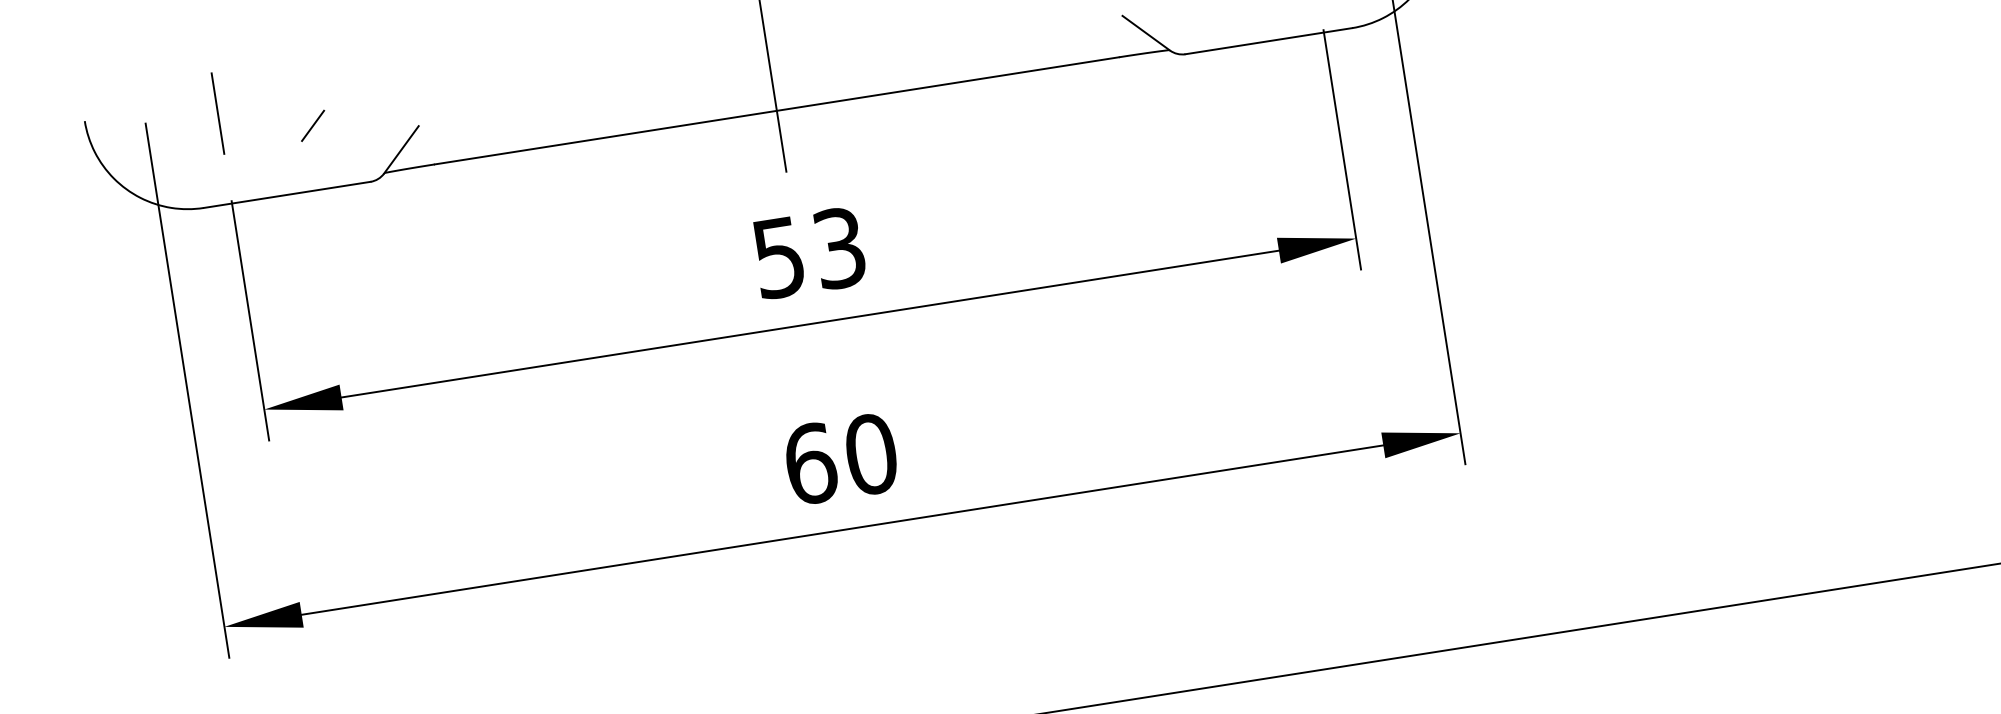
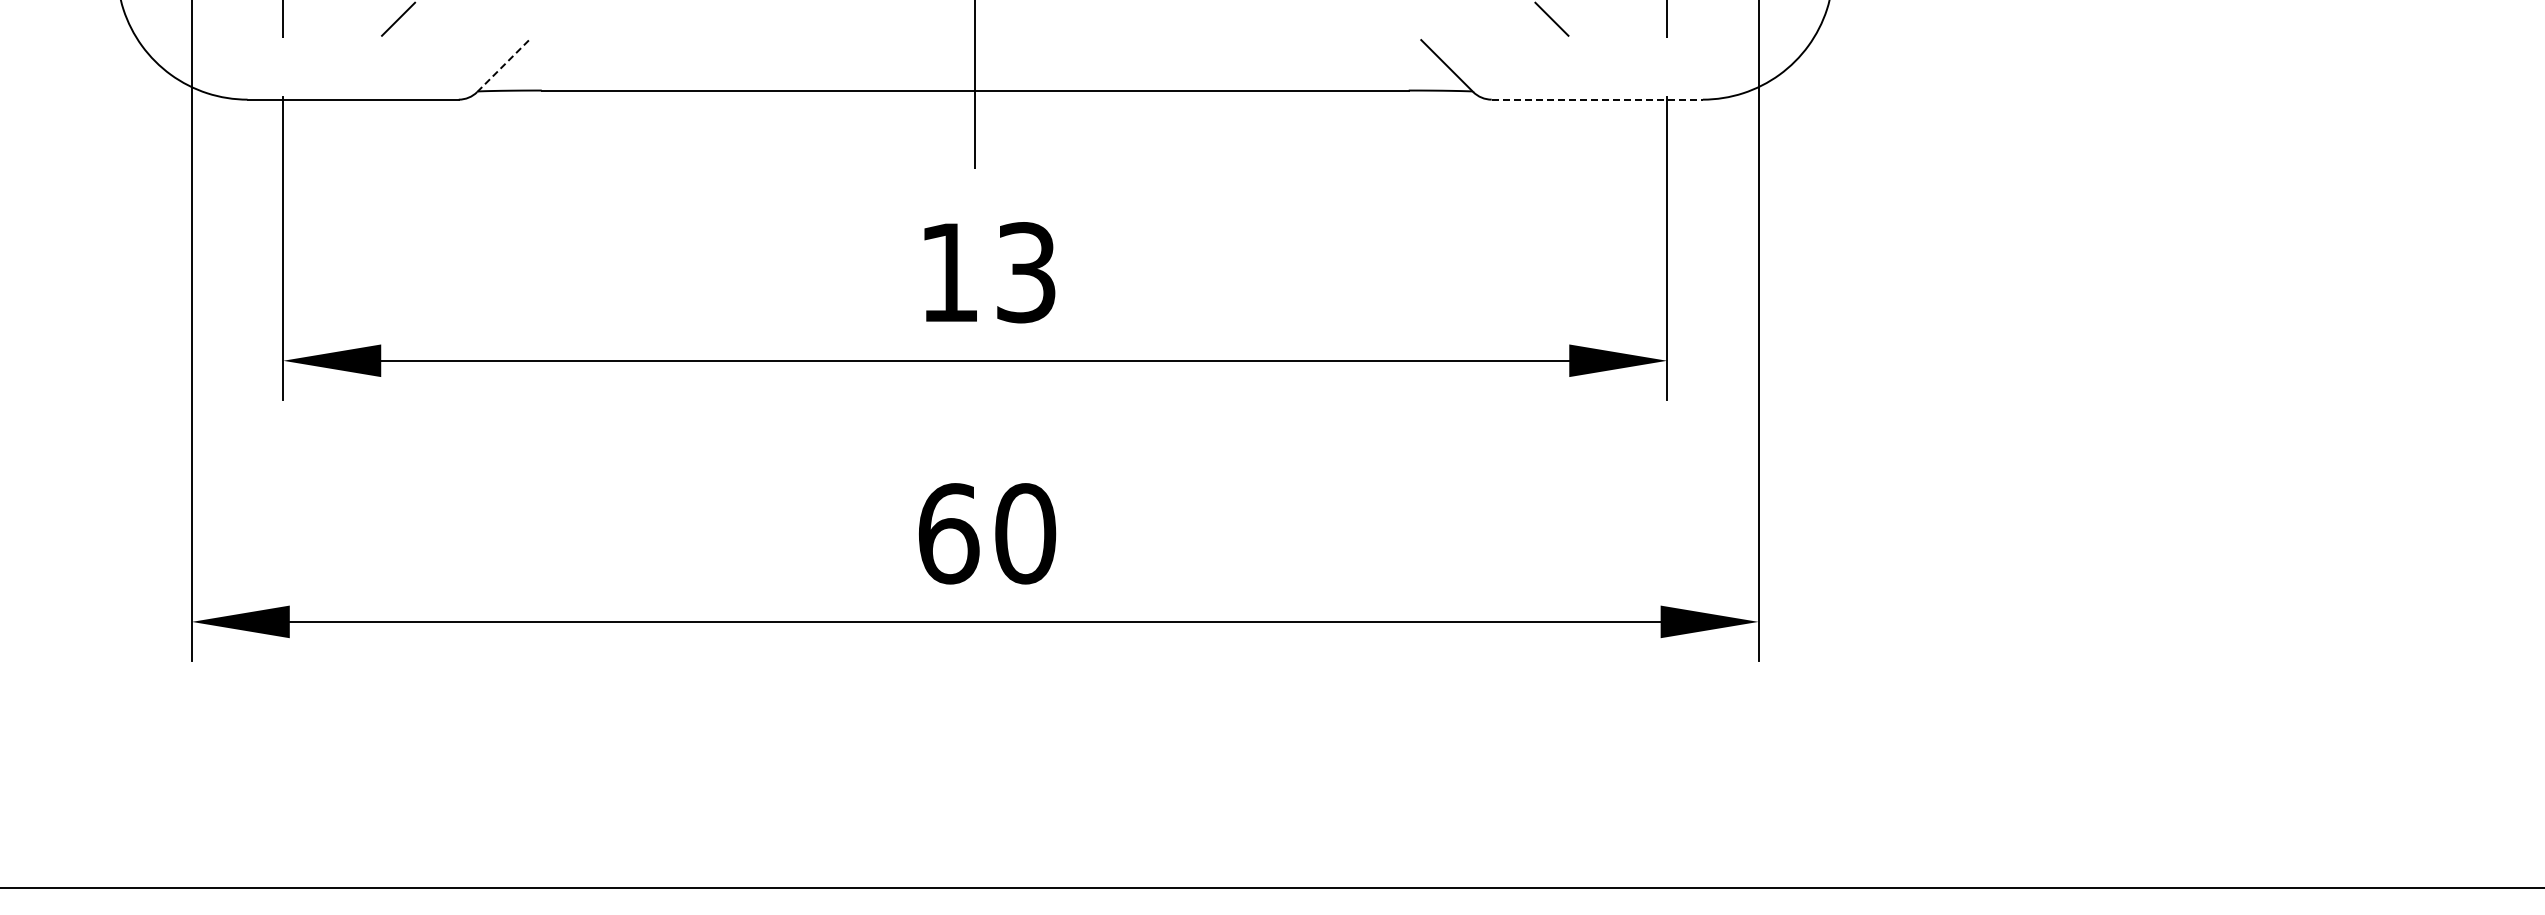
line: (1268, 41) -> (1597, 99), solid -> dashed
line: (401, 150) -> (503, 66), solid -> dashed
text: (778, 258) -> (948, 273), 53 -> 13

